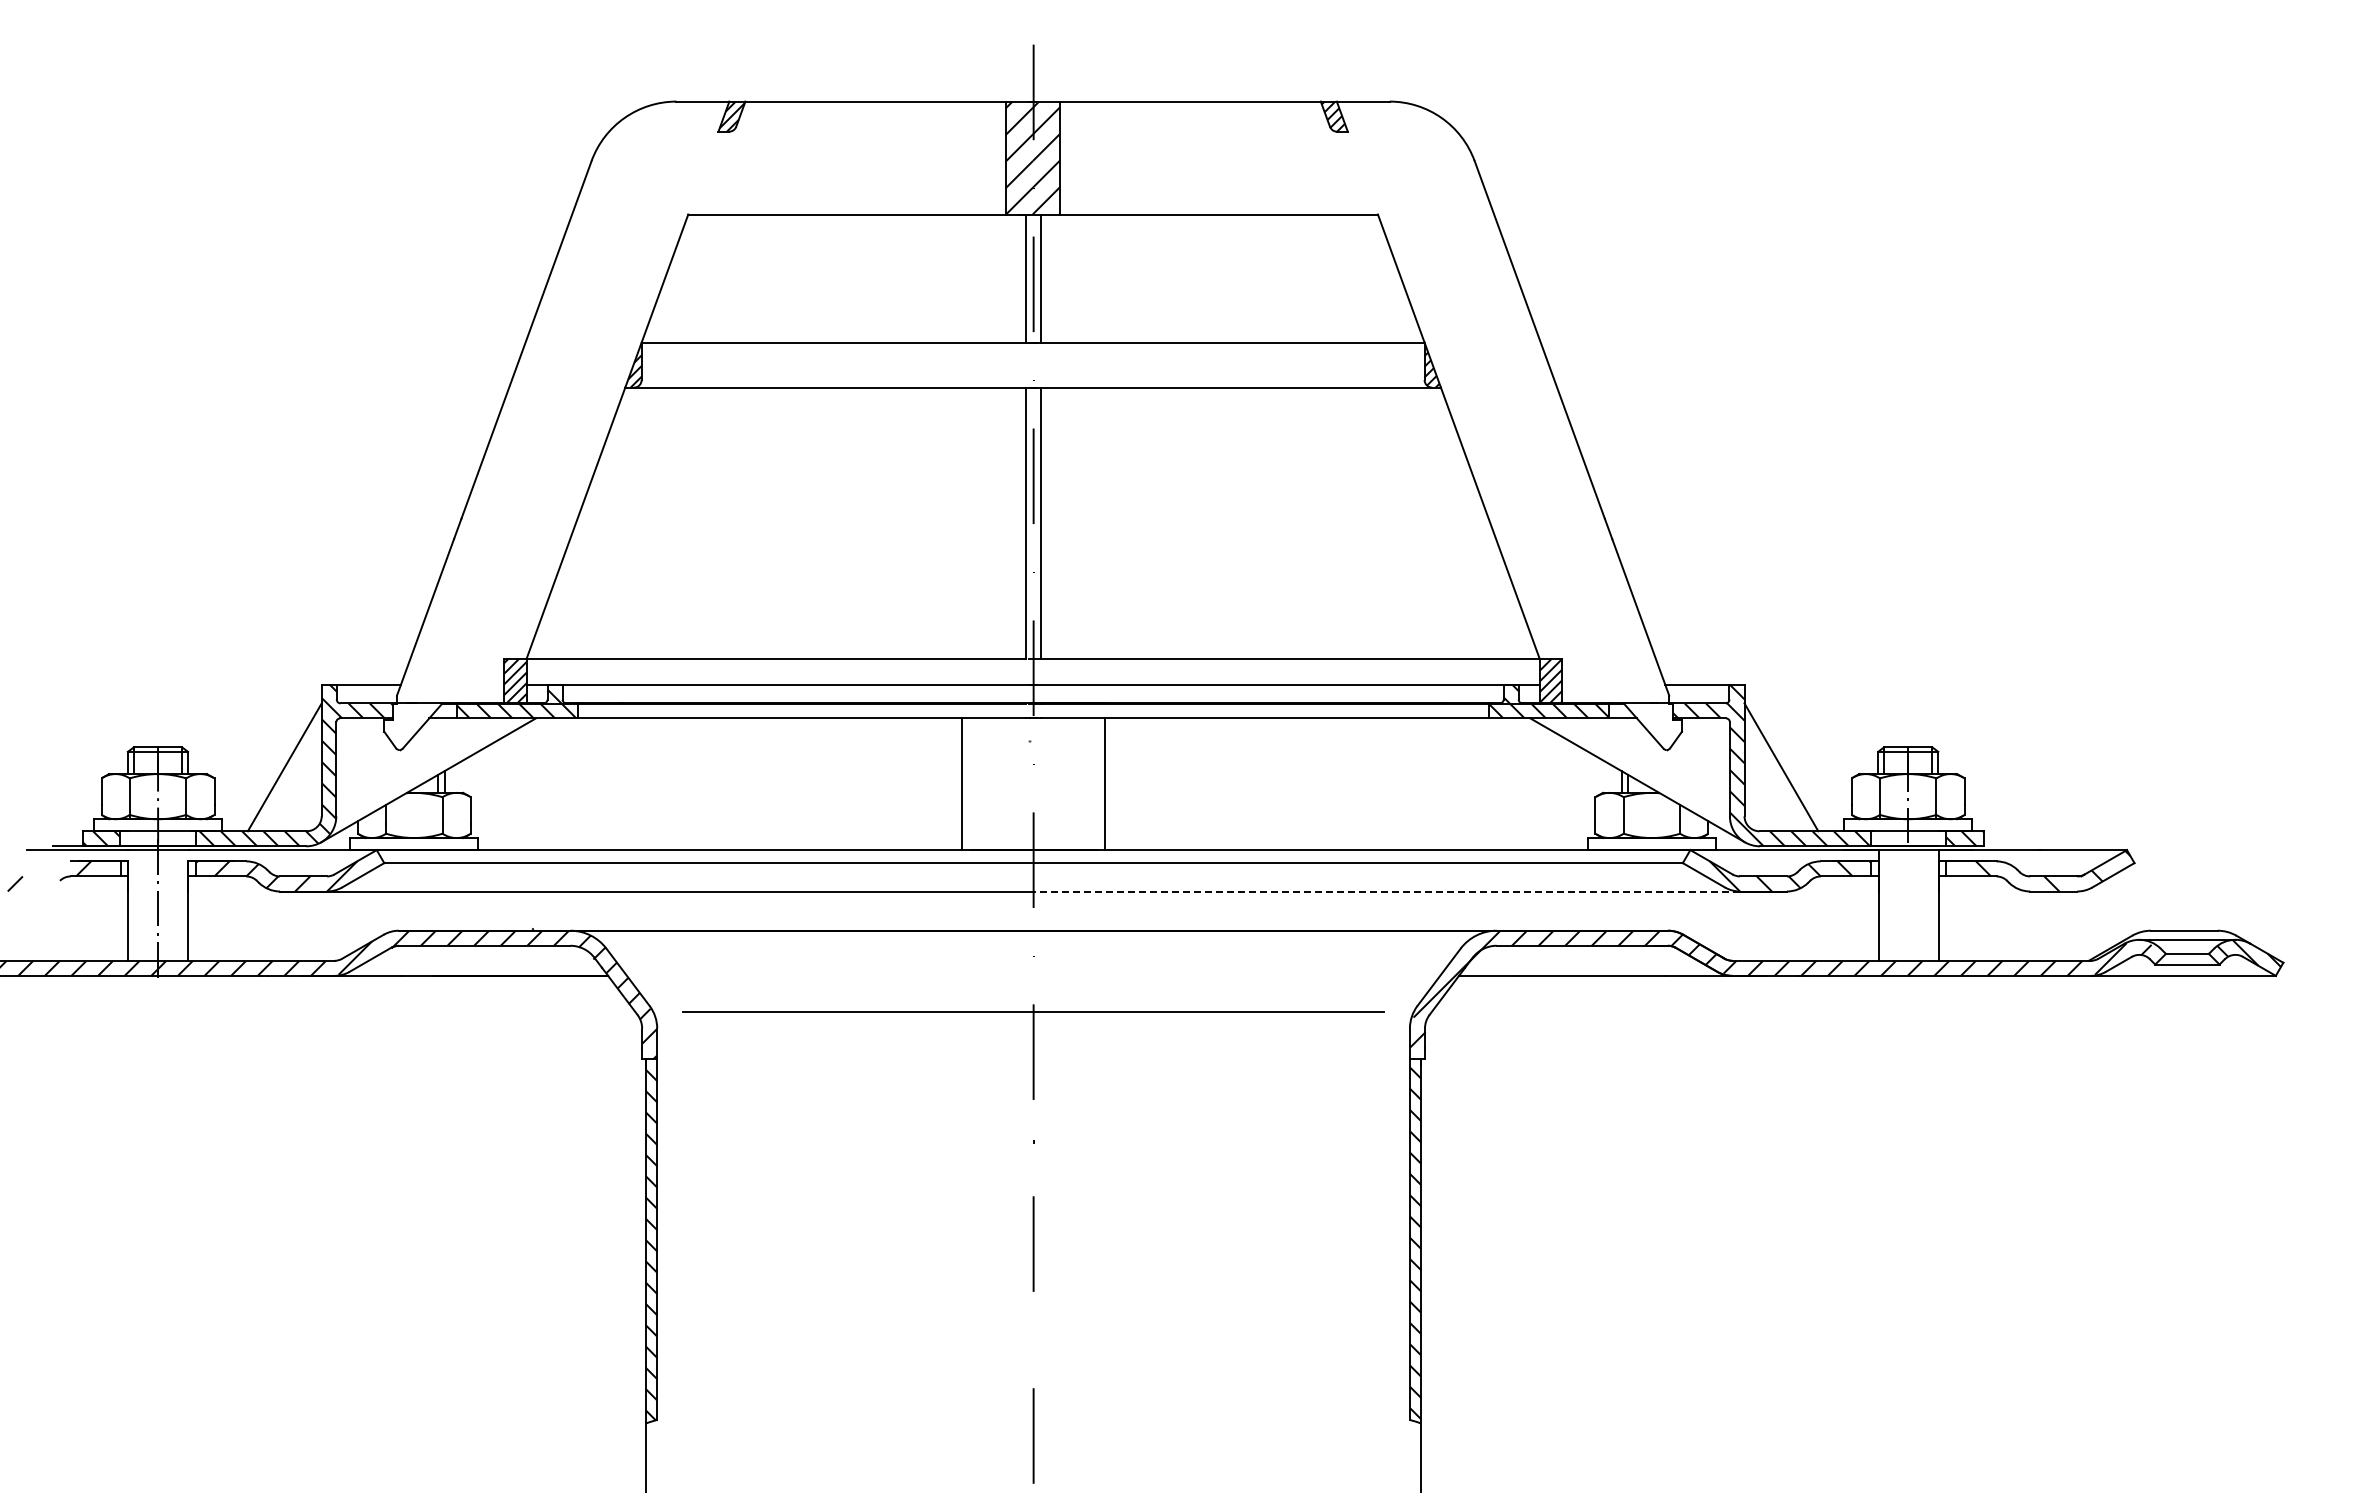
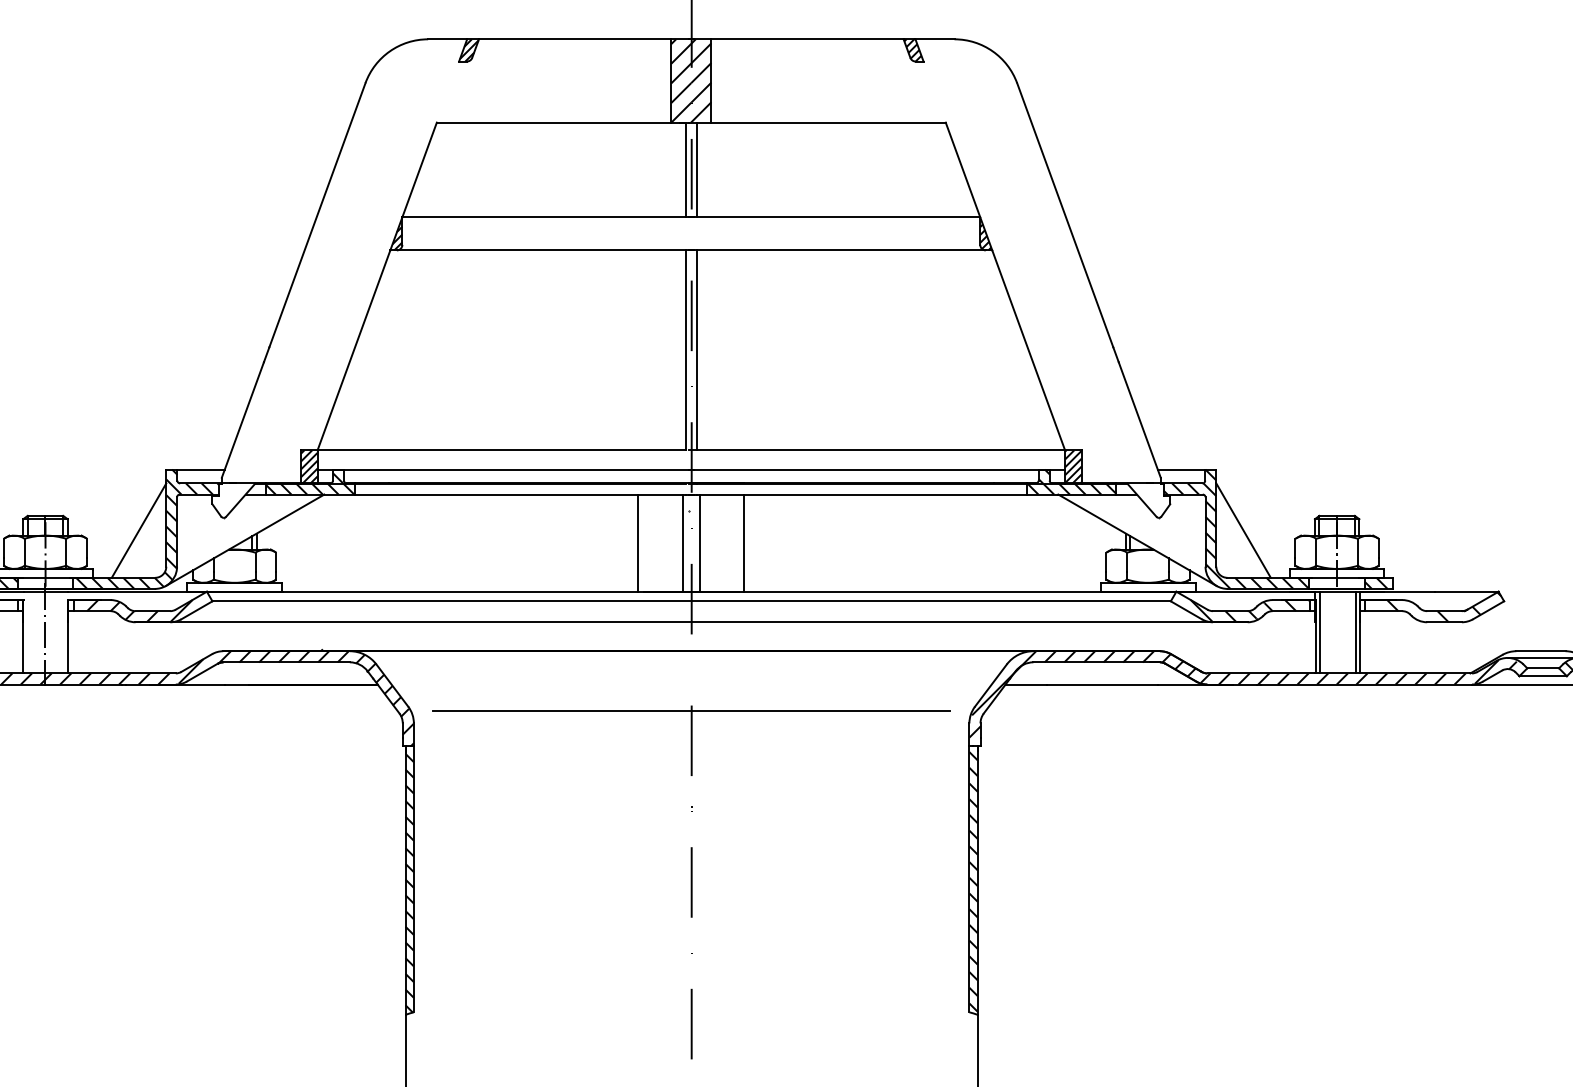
line: (1021, 784) -> (682, 543), added
line: (1044, 784) -> (699, 543), added
line: (1386, 891) -> (952, 622), dashed -> solid
line: (1884, 905) -> (1319, 632), added
line: (1933, 905) -> (1355, 632), added

